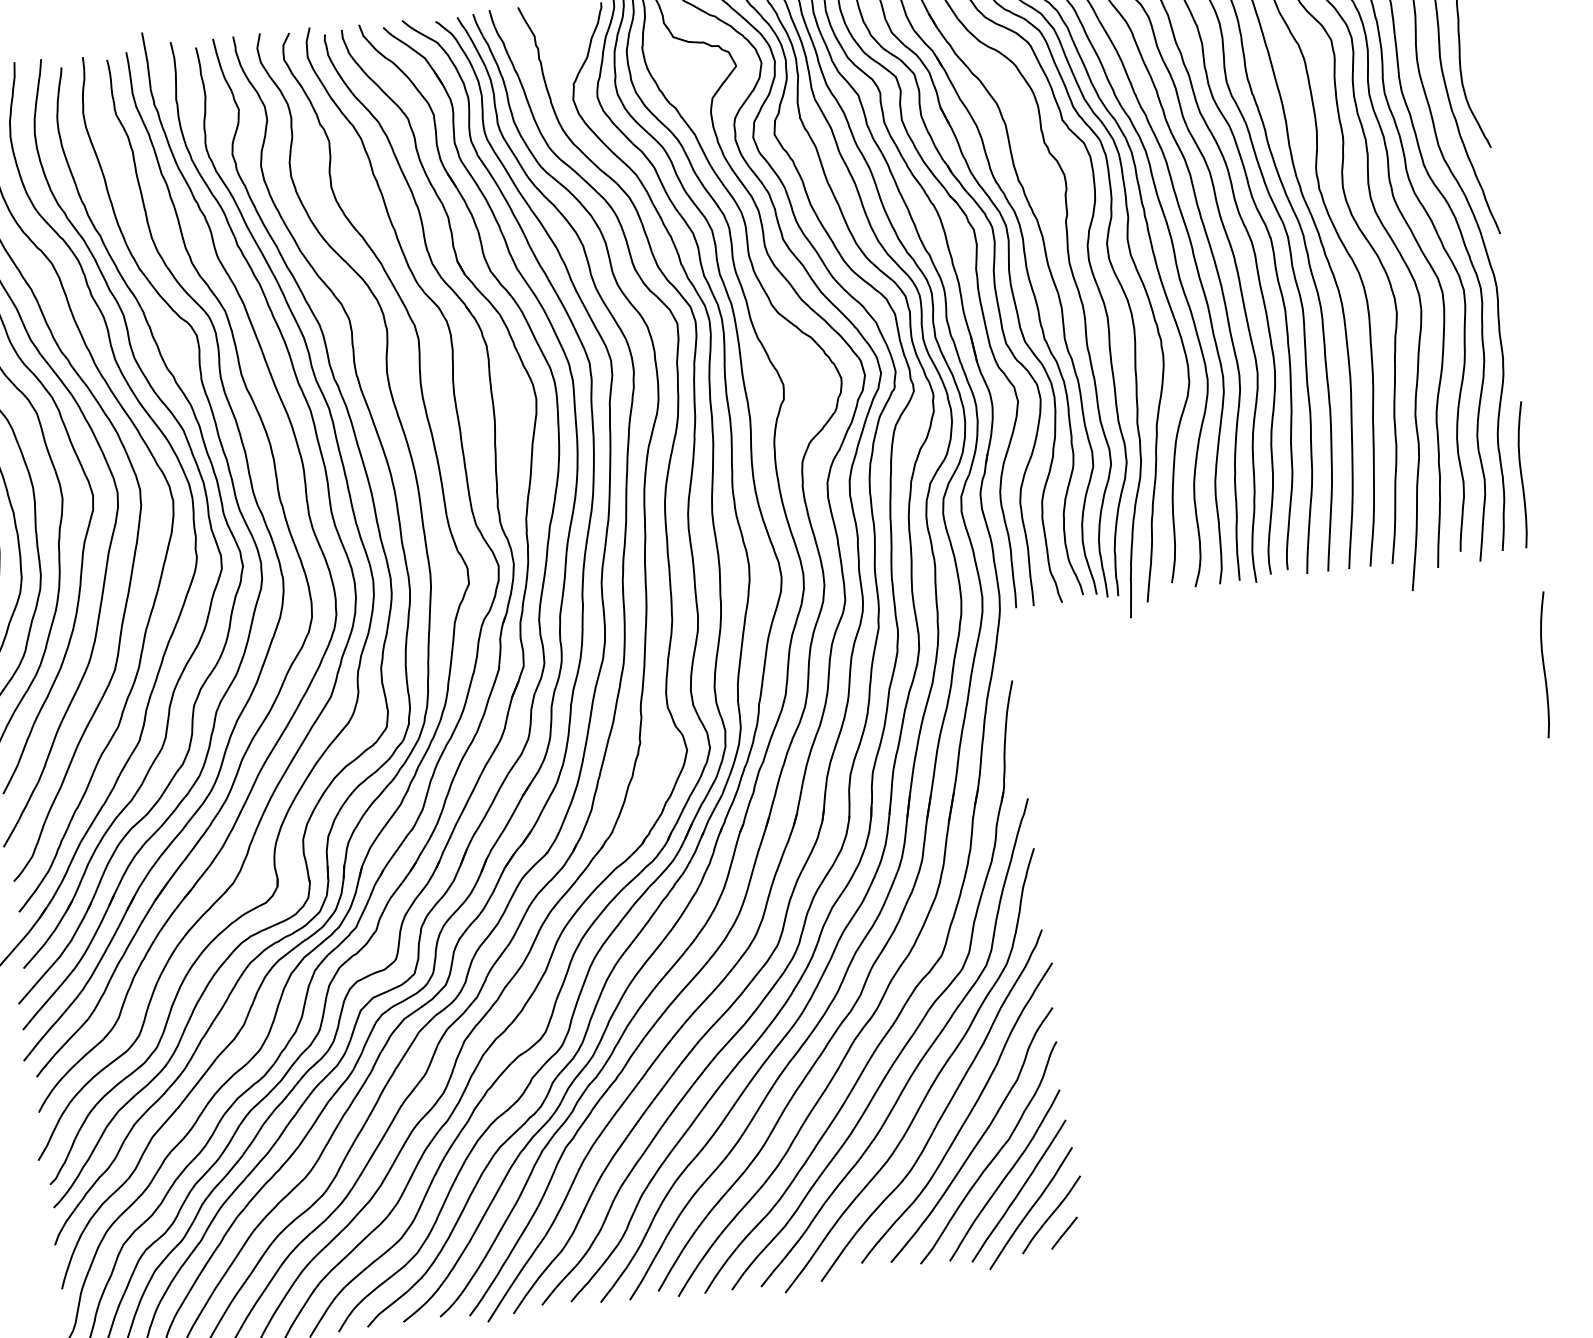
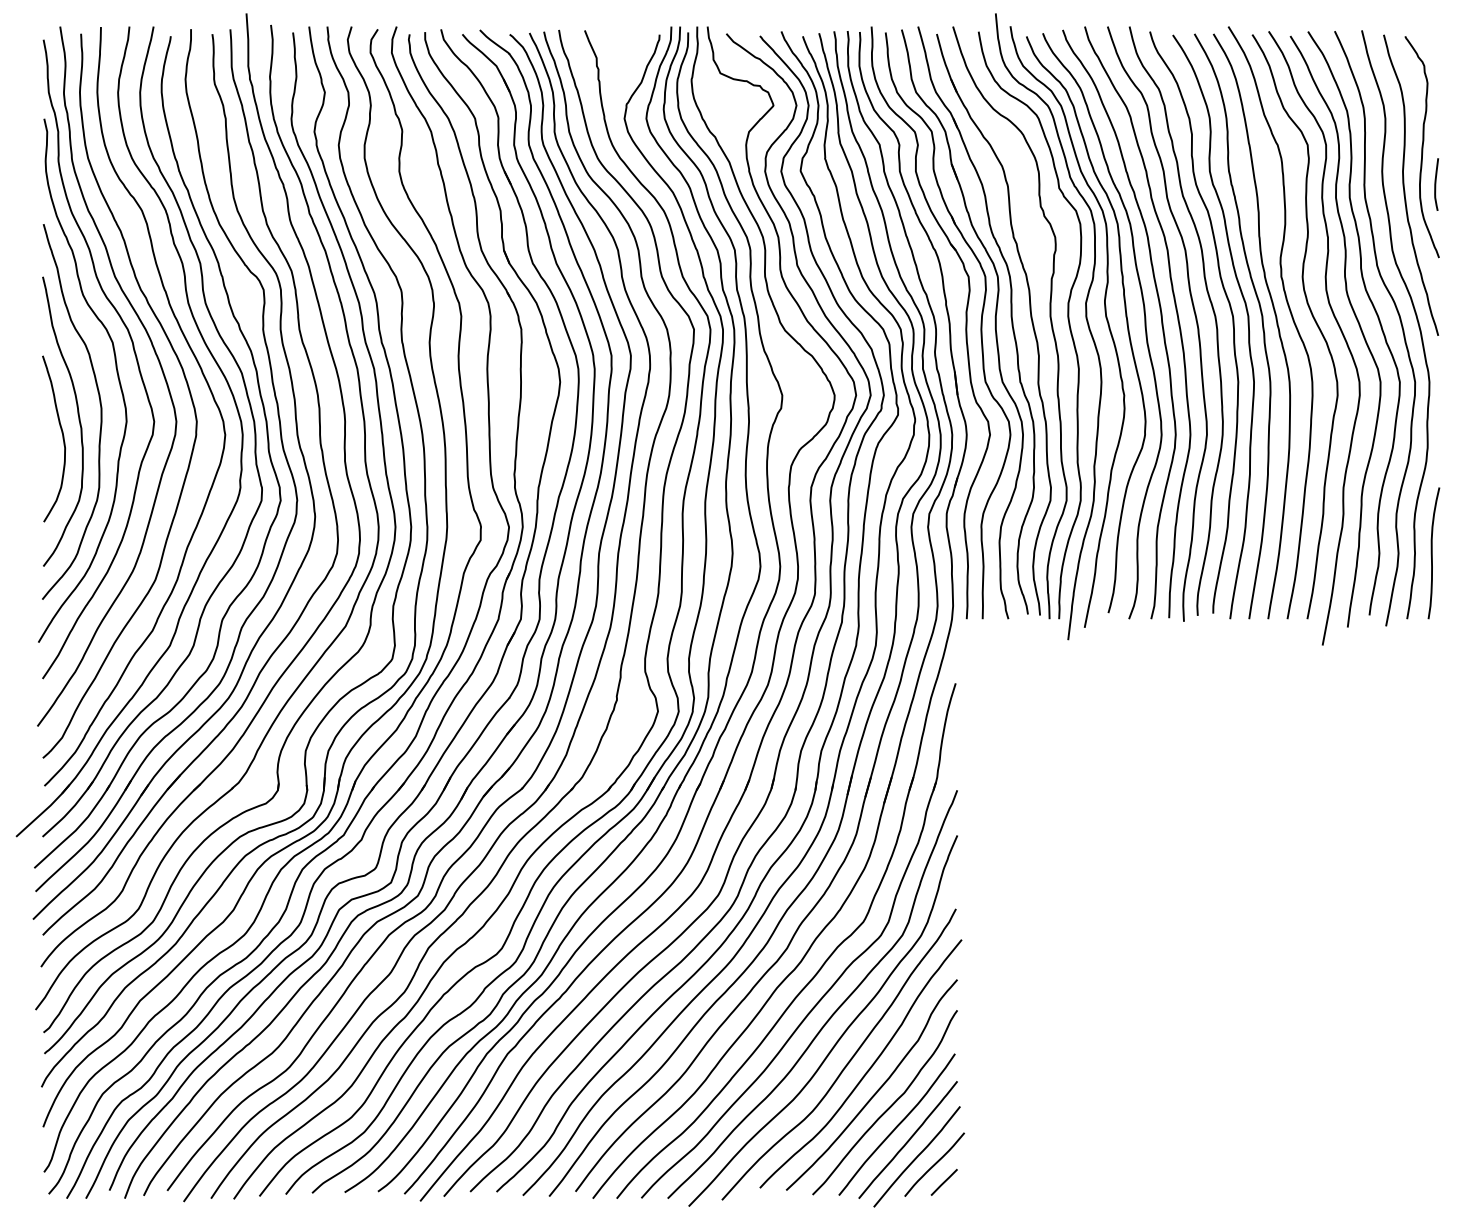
curve: (1478, 67) -> (1436, 184), added
curve: (1544, 665) -> (1432, 725), removed

